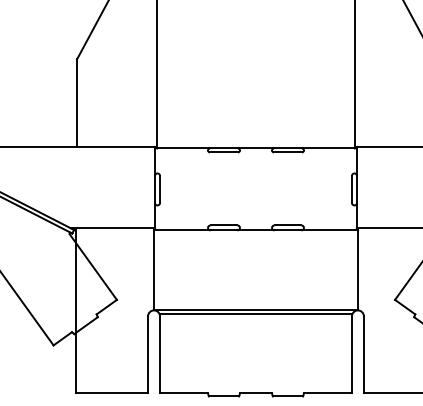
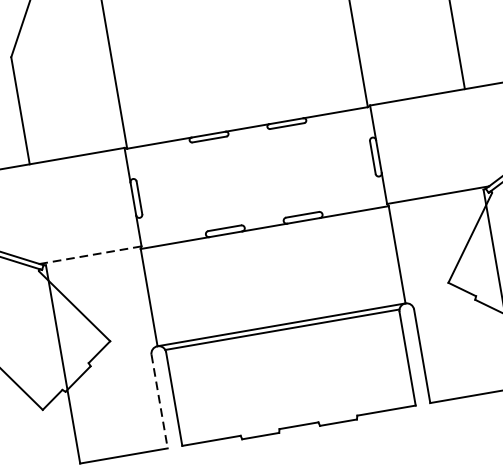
line: (113, 228) -> (91, 255), solid -> dashed
line: (148, 355) -> (160, 402), solid -> dashed

